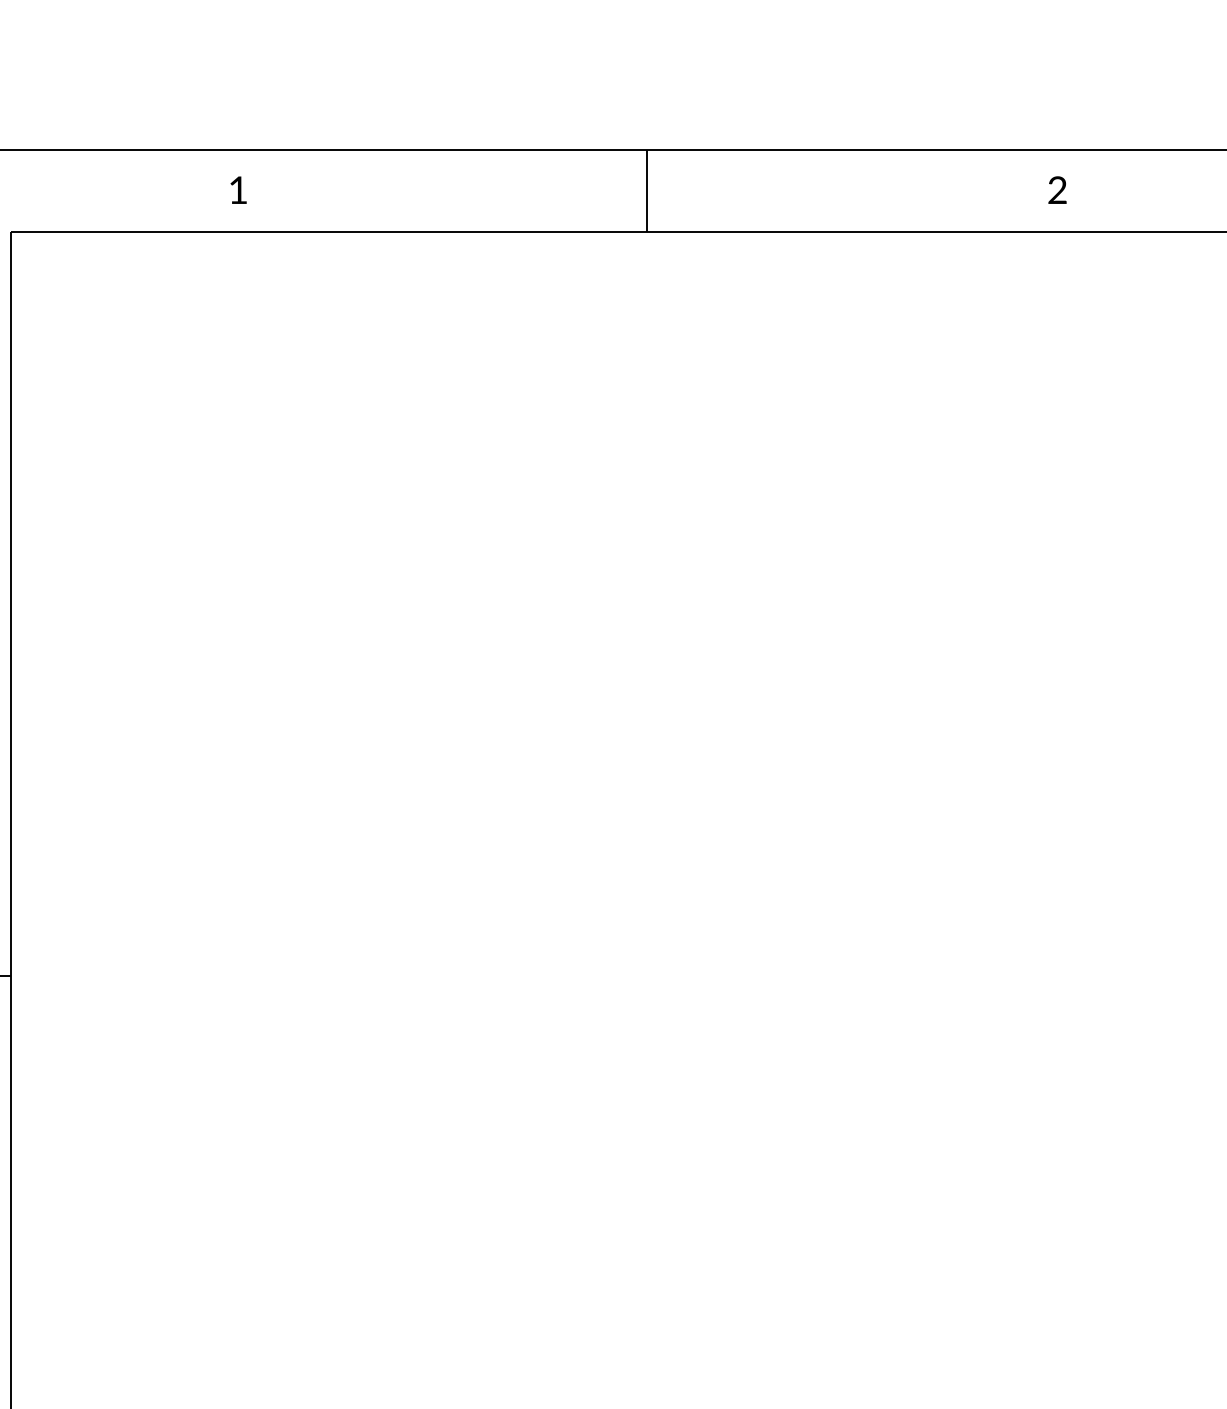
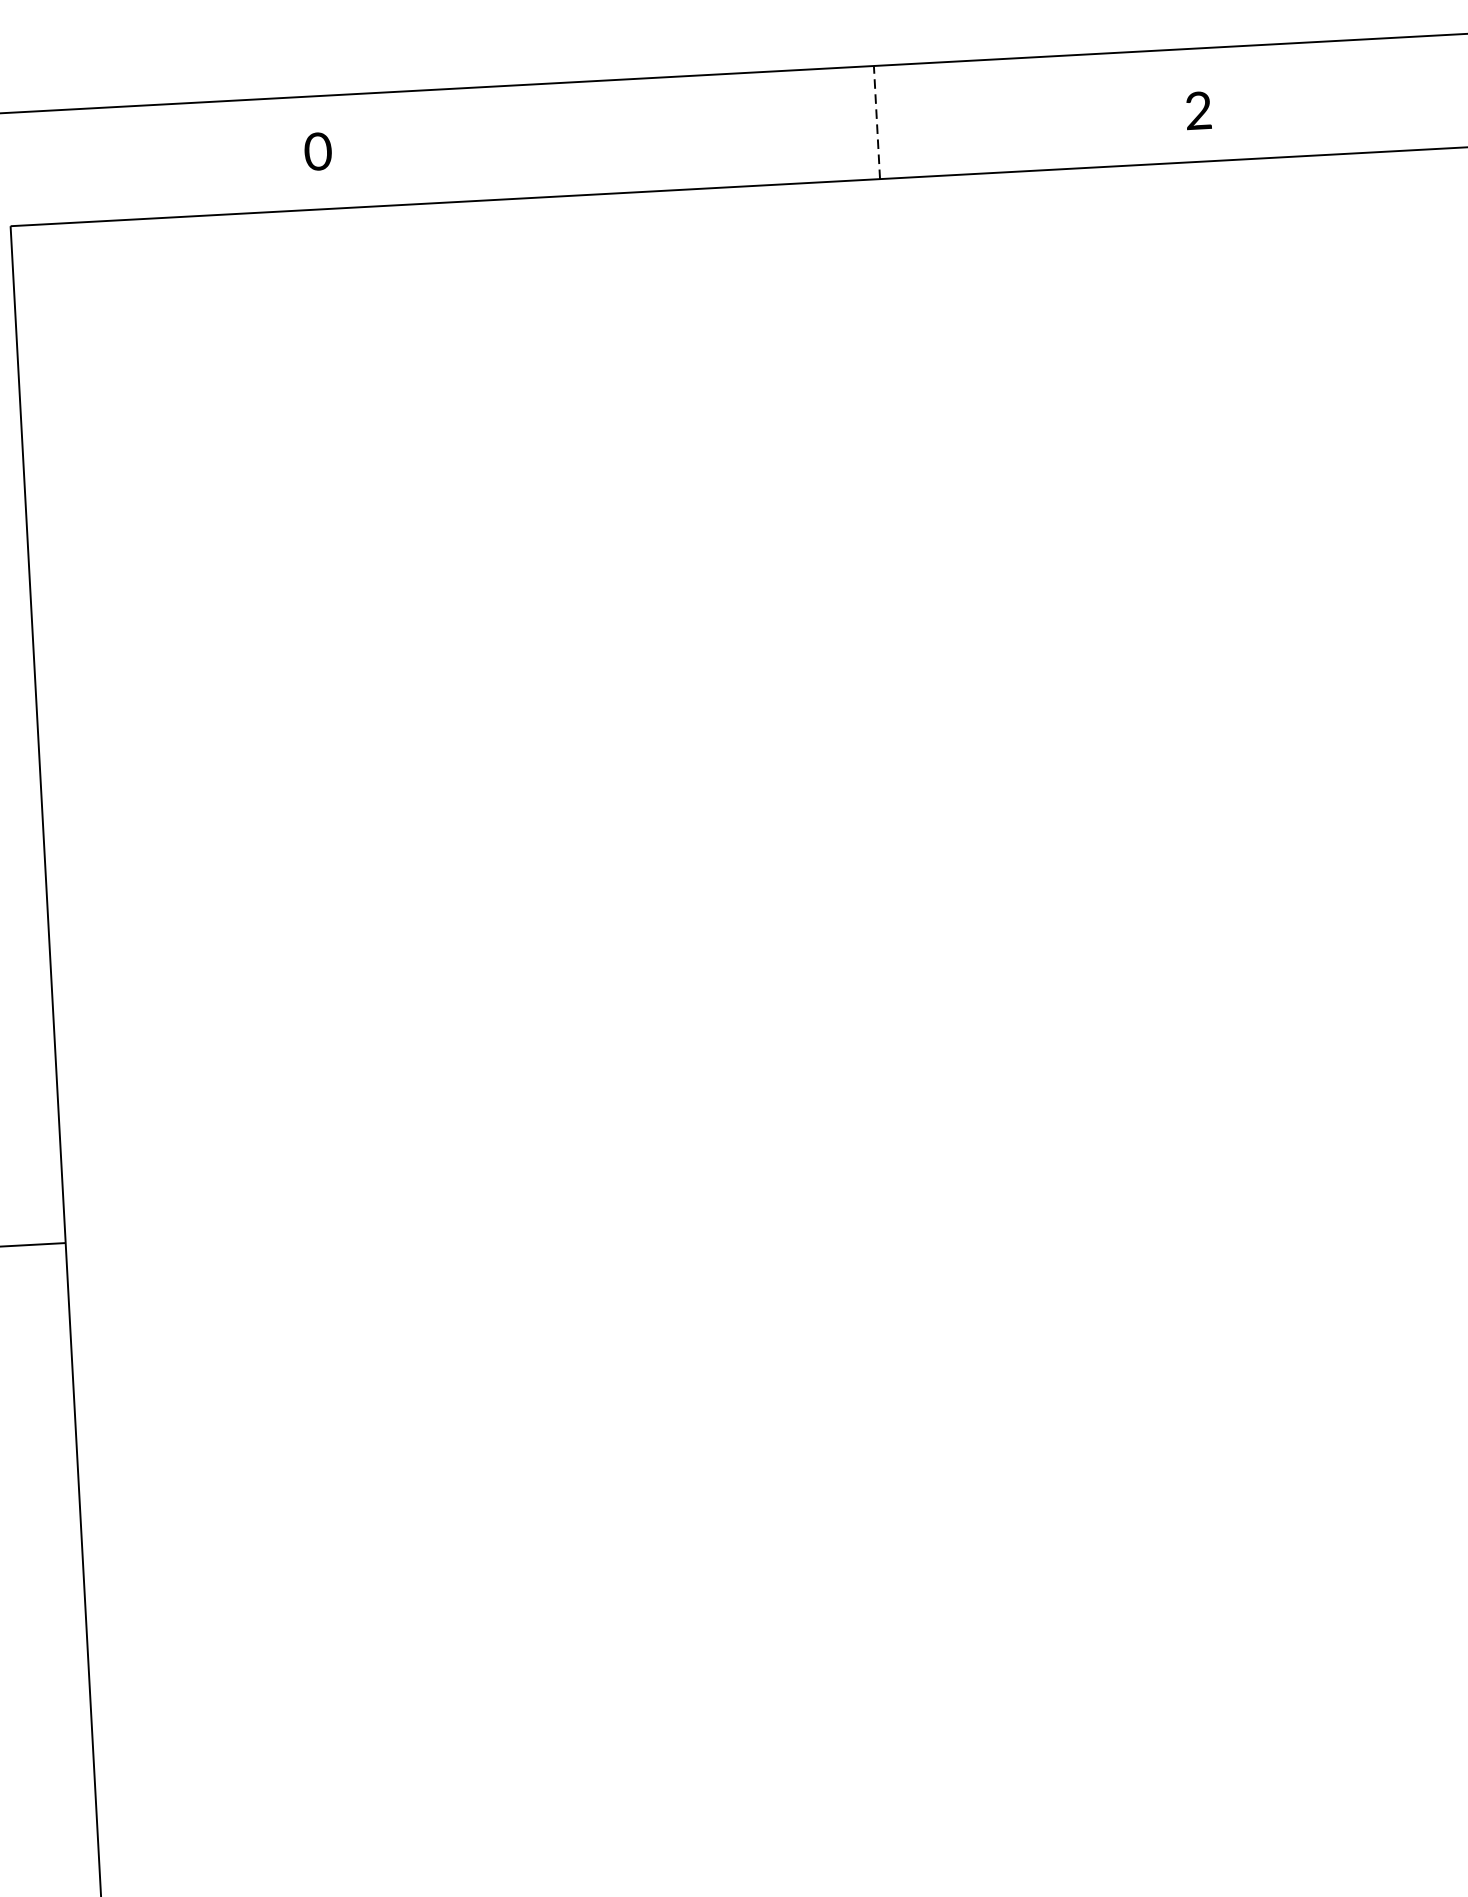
text: (1057, 189) -> (1198, 109), moved
text: (238, 190) -> (318, 151), 1 -> 0
line: (646, 190) -> (876, 121), solid -> dashed

